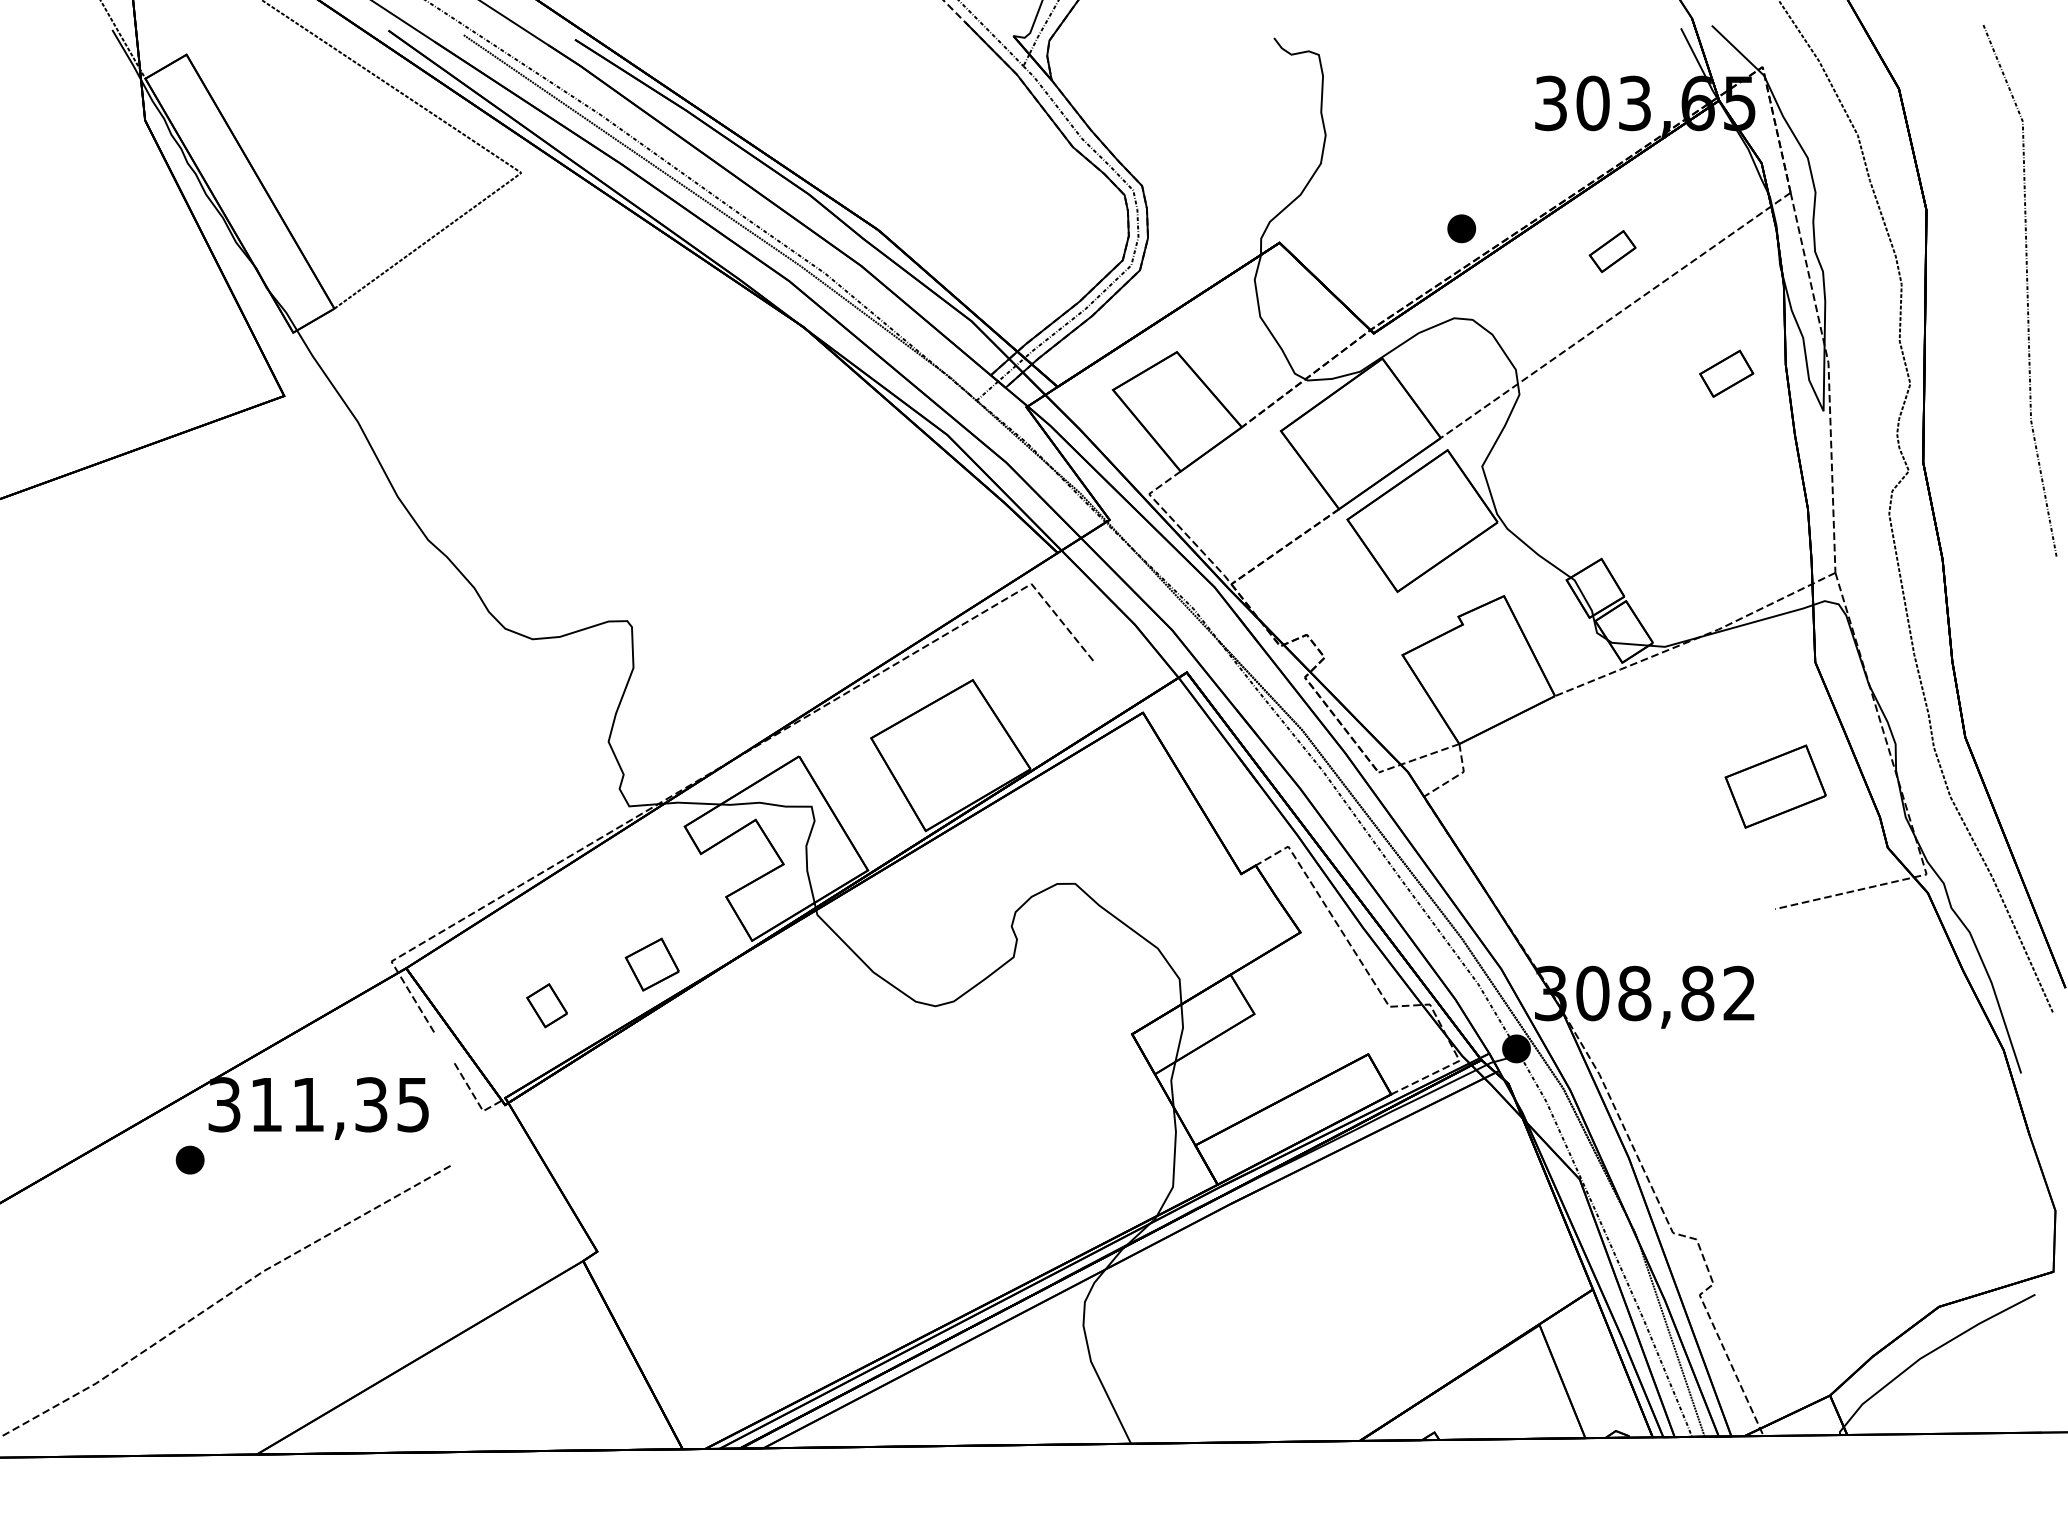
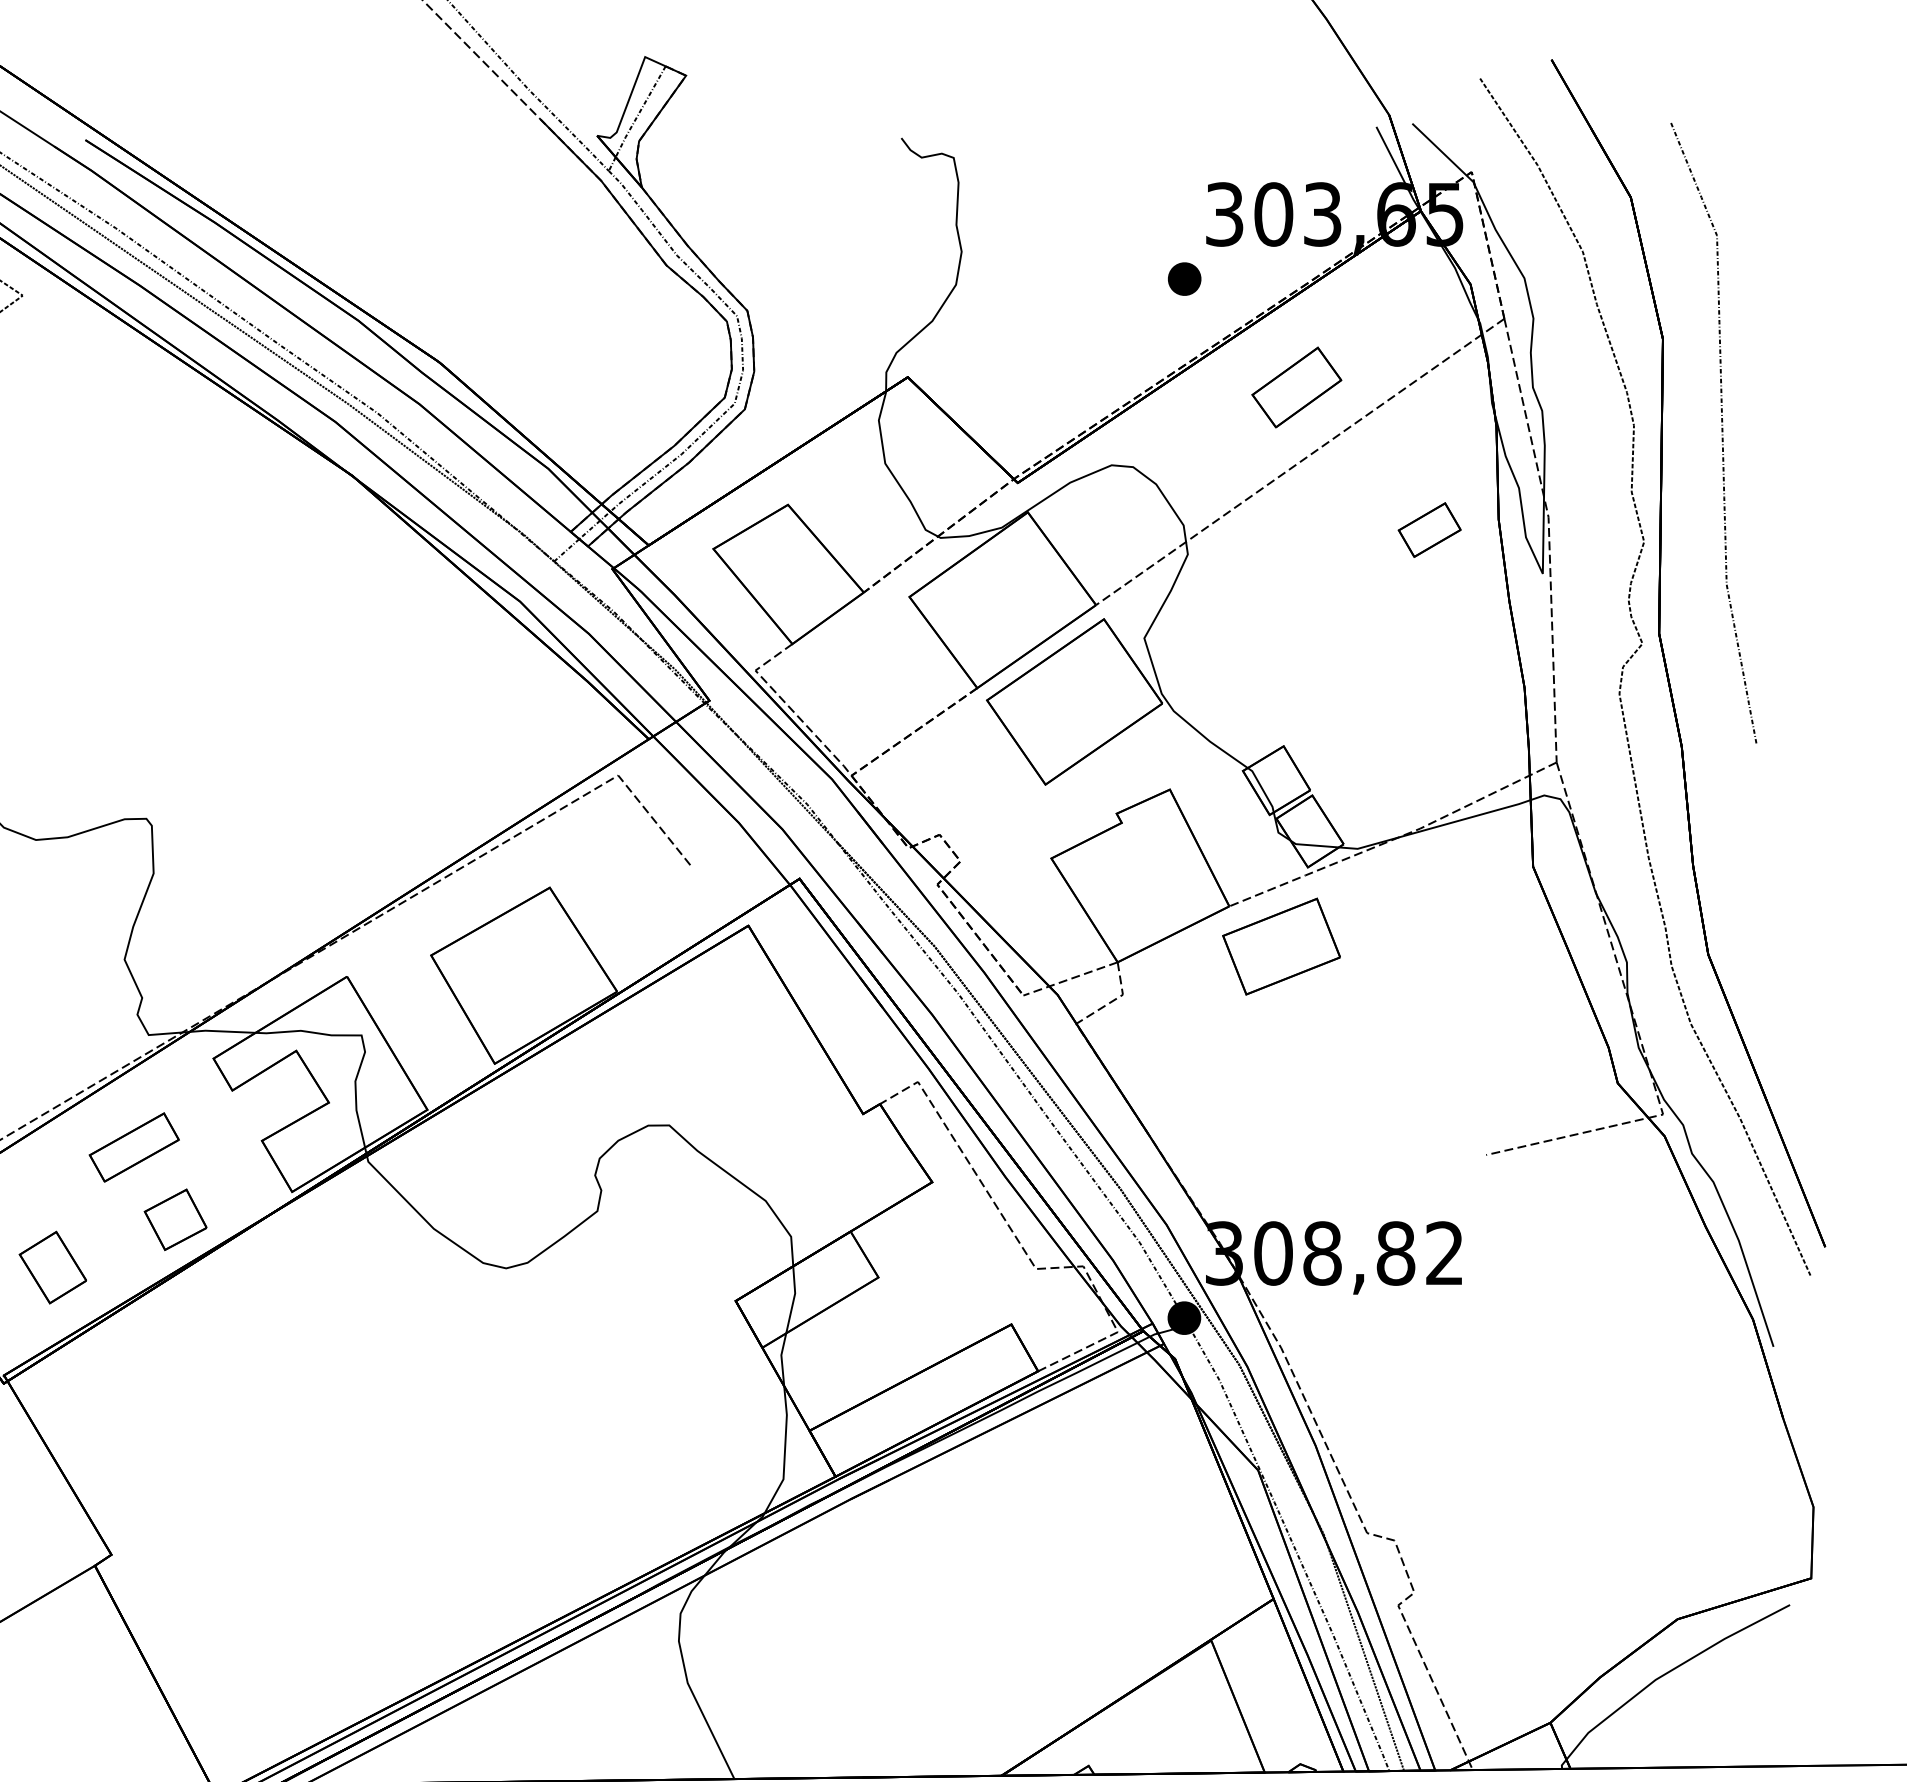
part: (1461, 228) -> (1184, 278), moved
part: (1612, 251) -> (1296, 387), size x1.67
curve: (2026, 289) -> (1721, 431), moved
part: (1775, 786) -> (1281, 946), moved
part: (616, 902) -> (133, 1147), added
part: (546, 1005) -> (52, 1267), size x1.43

